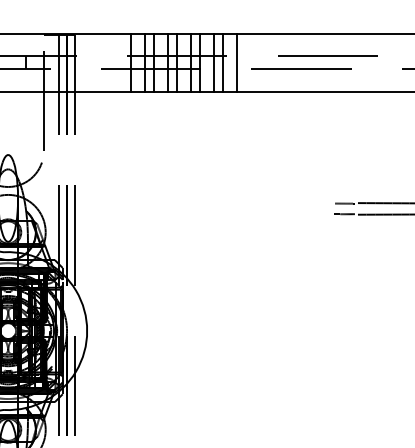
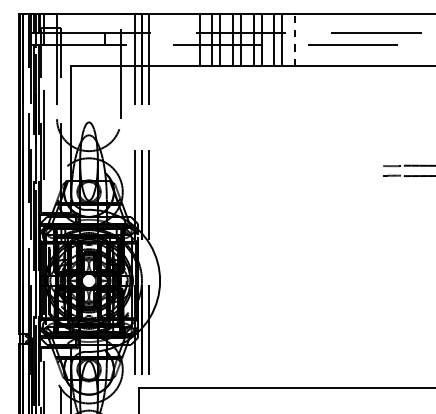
line: (237, 62) -> (295, 39), solid -> dashed

